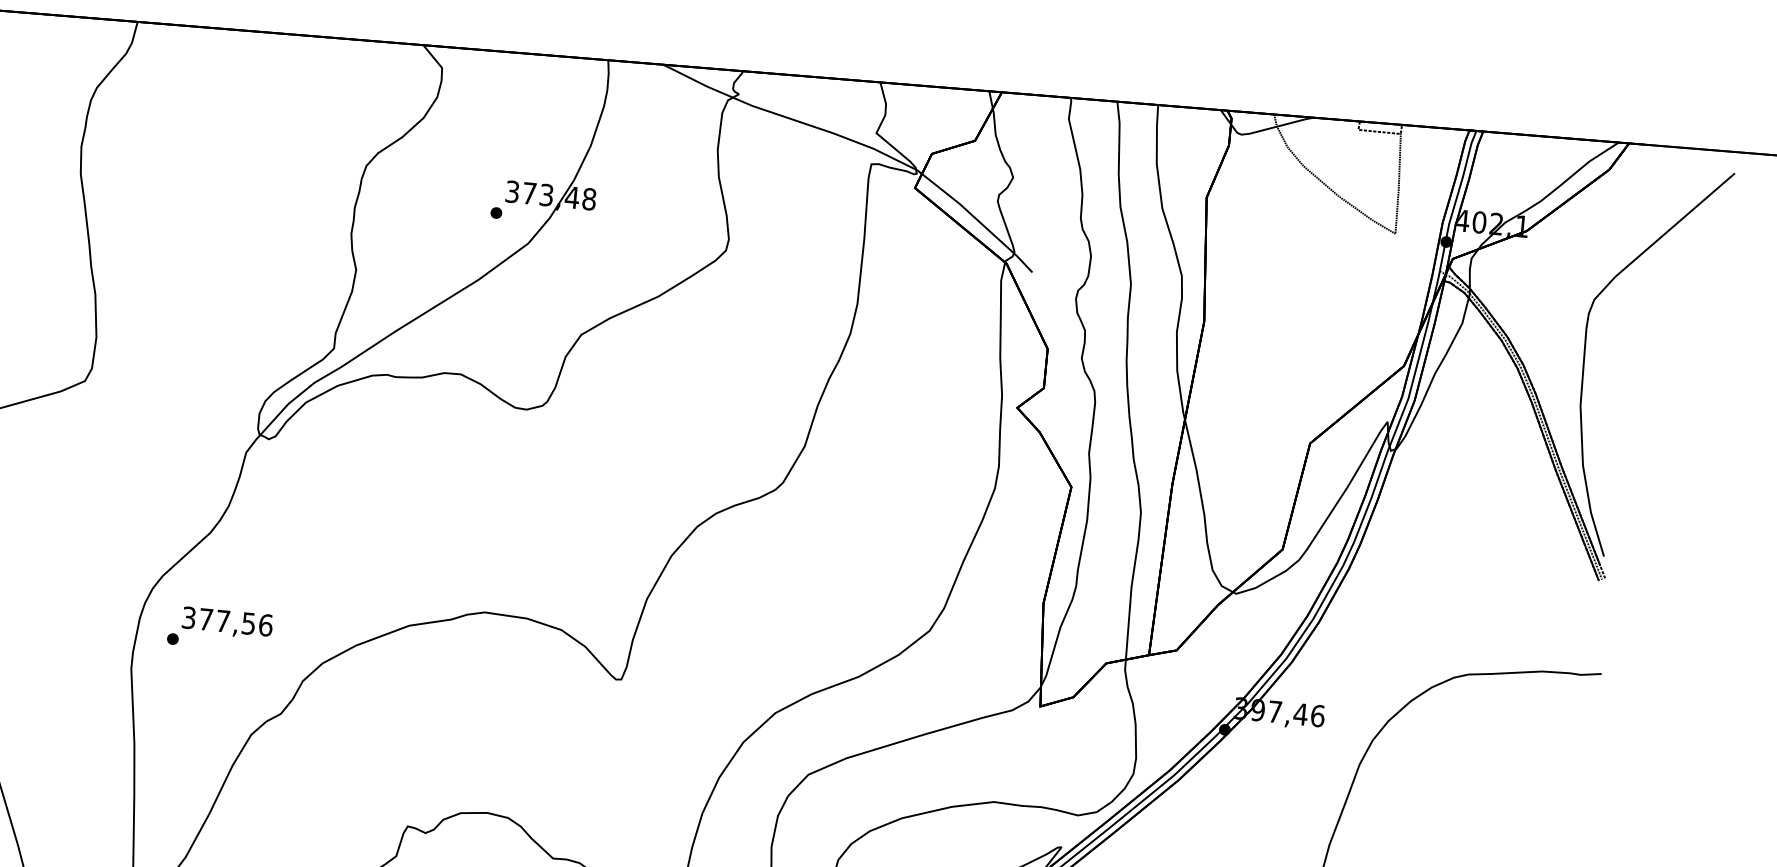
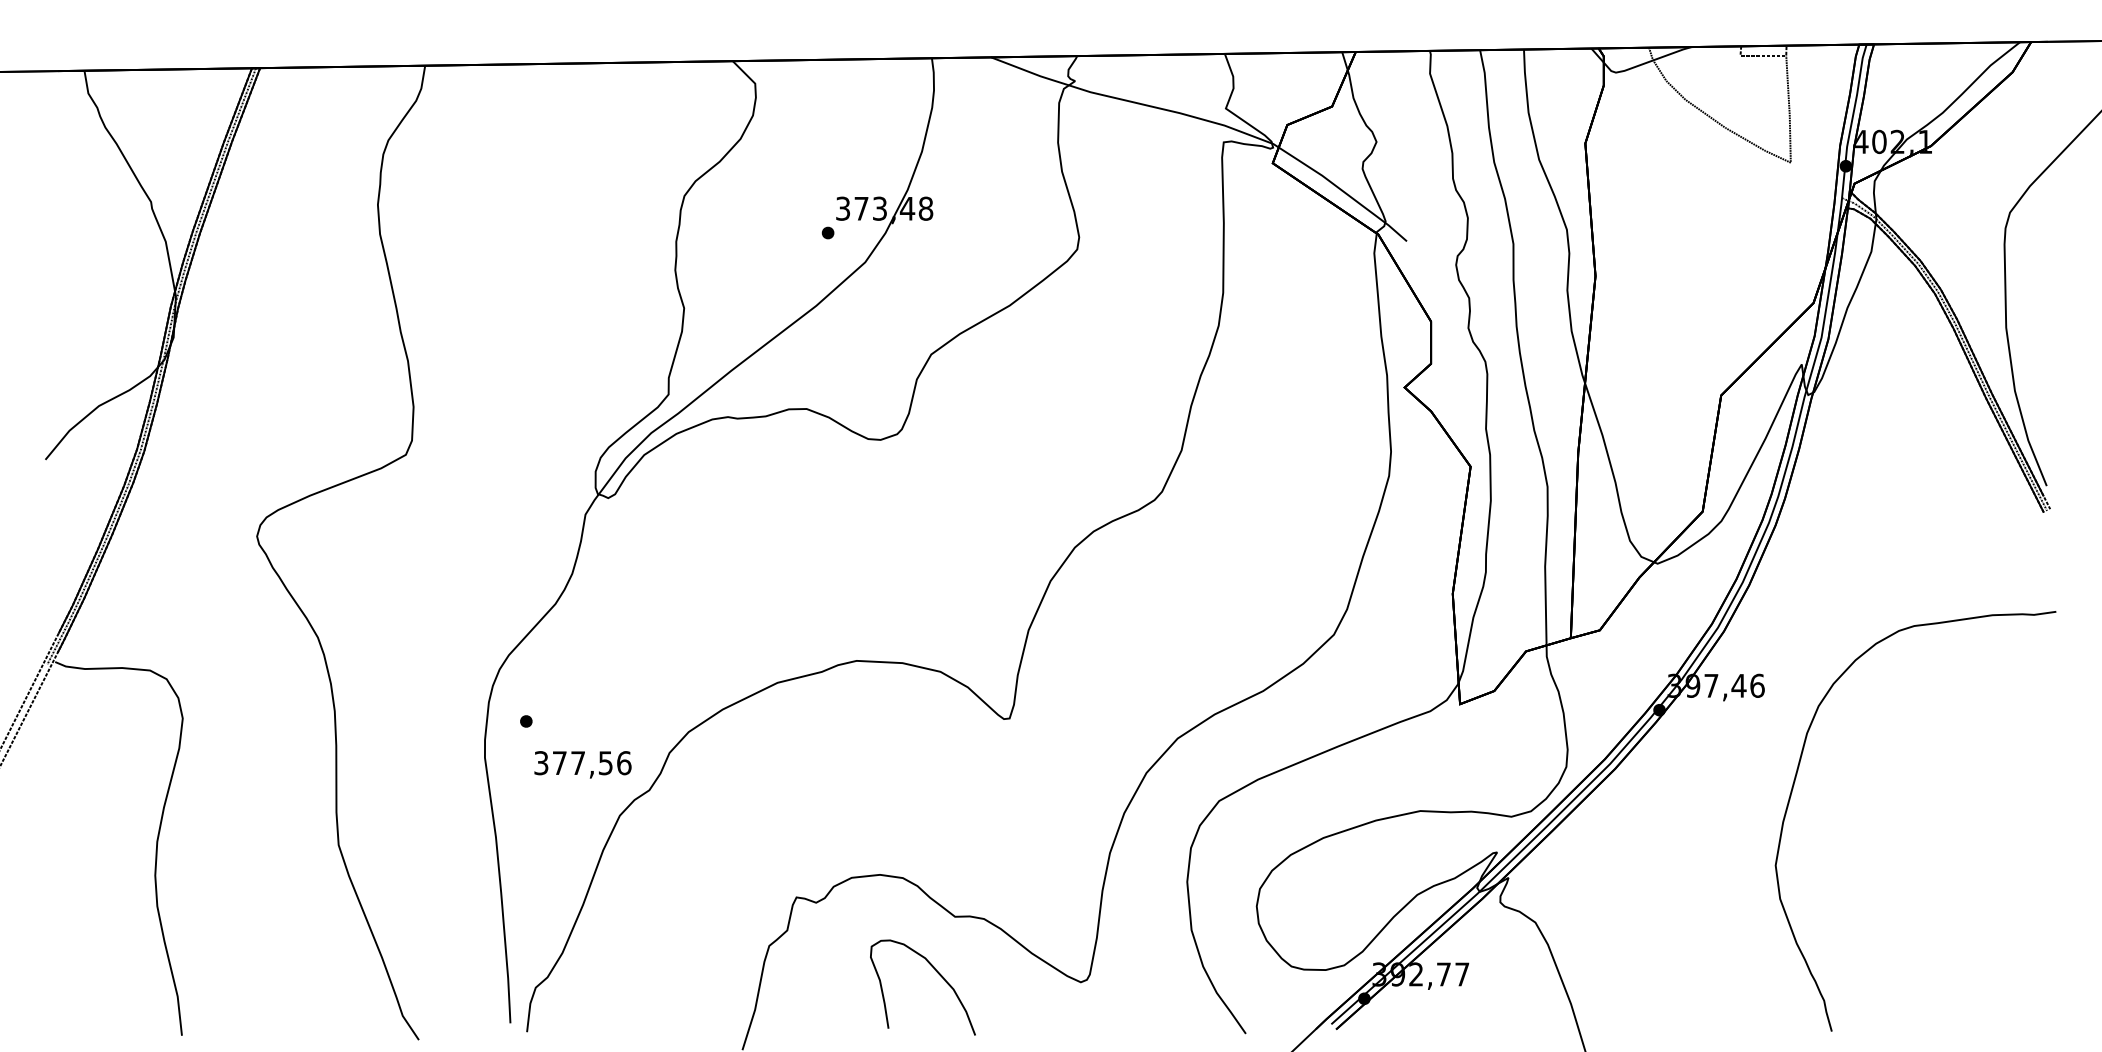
text: (227, 622) -> (582, 764), moved

